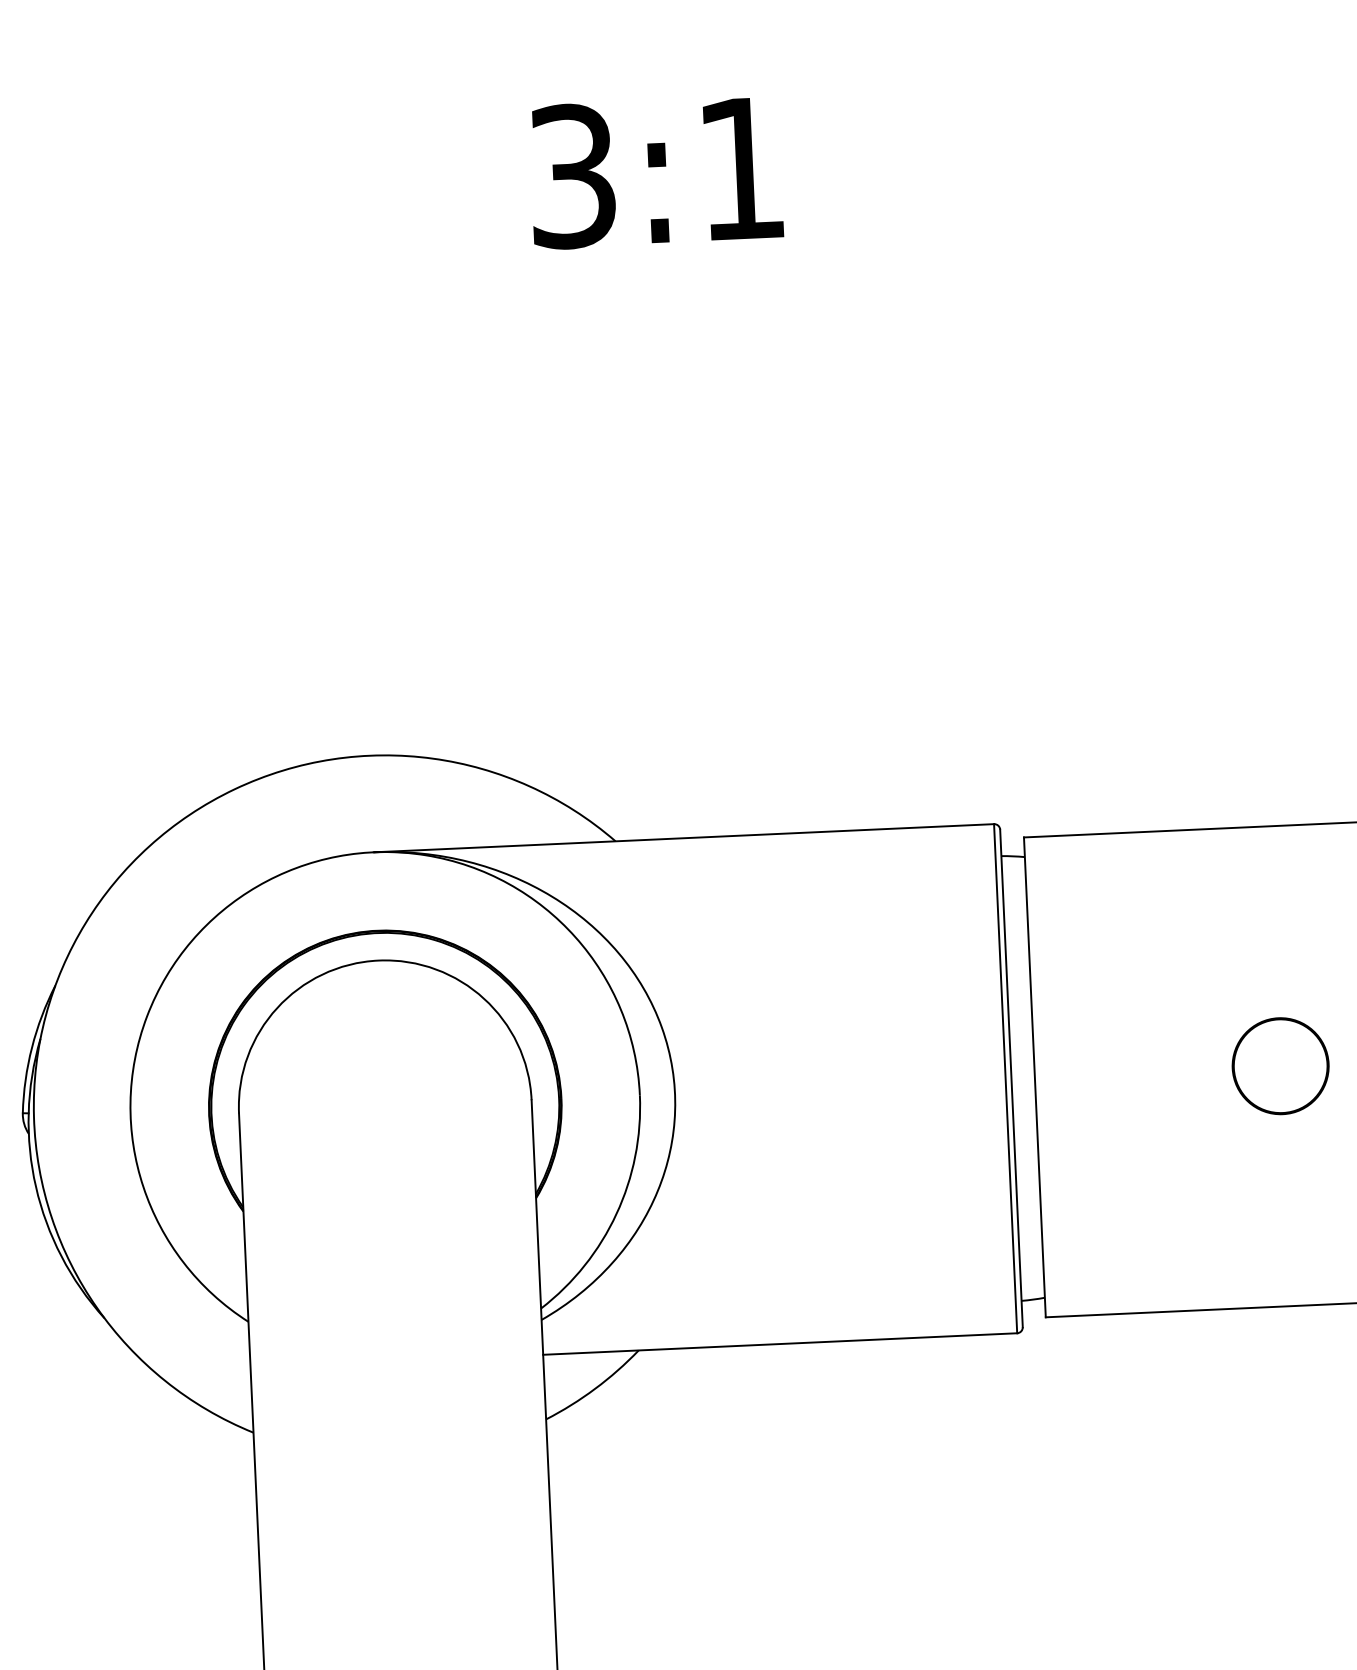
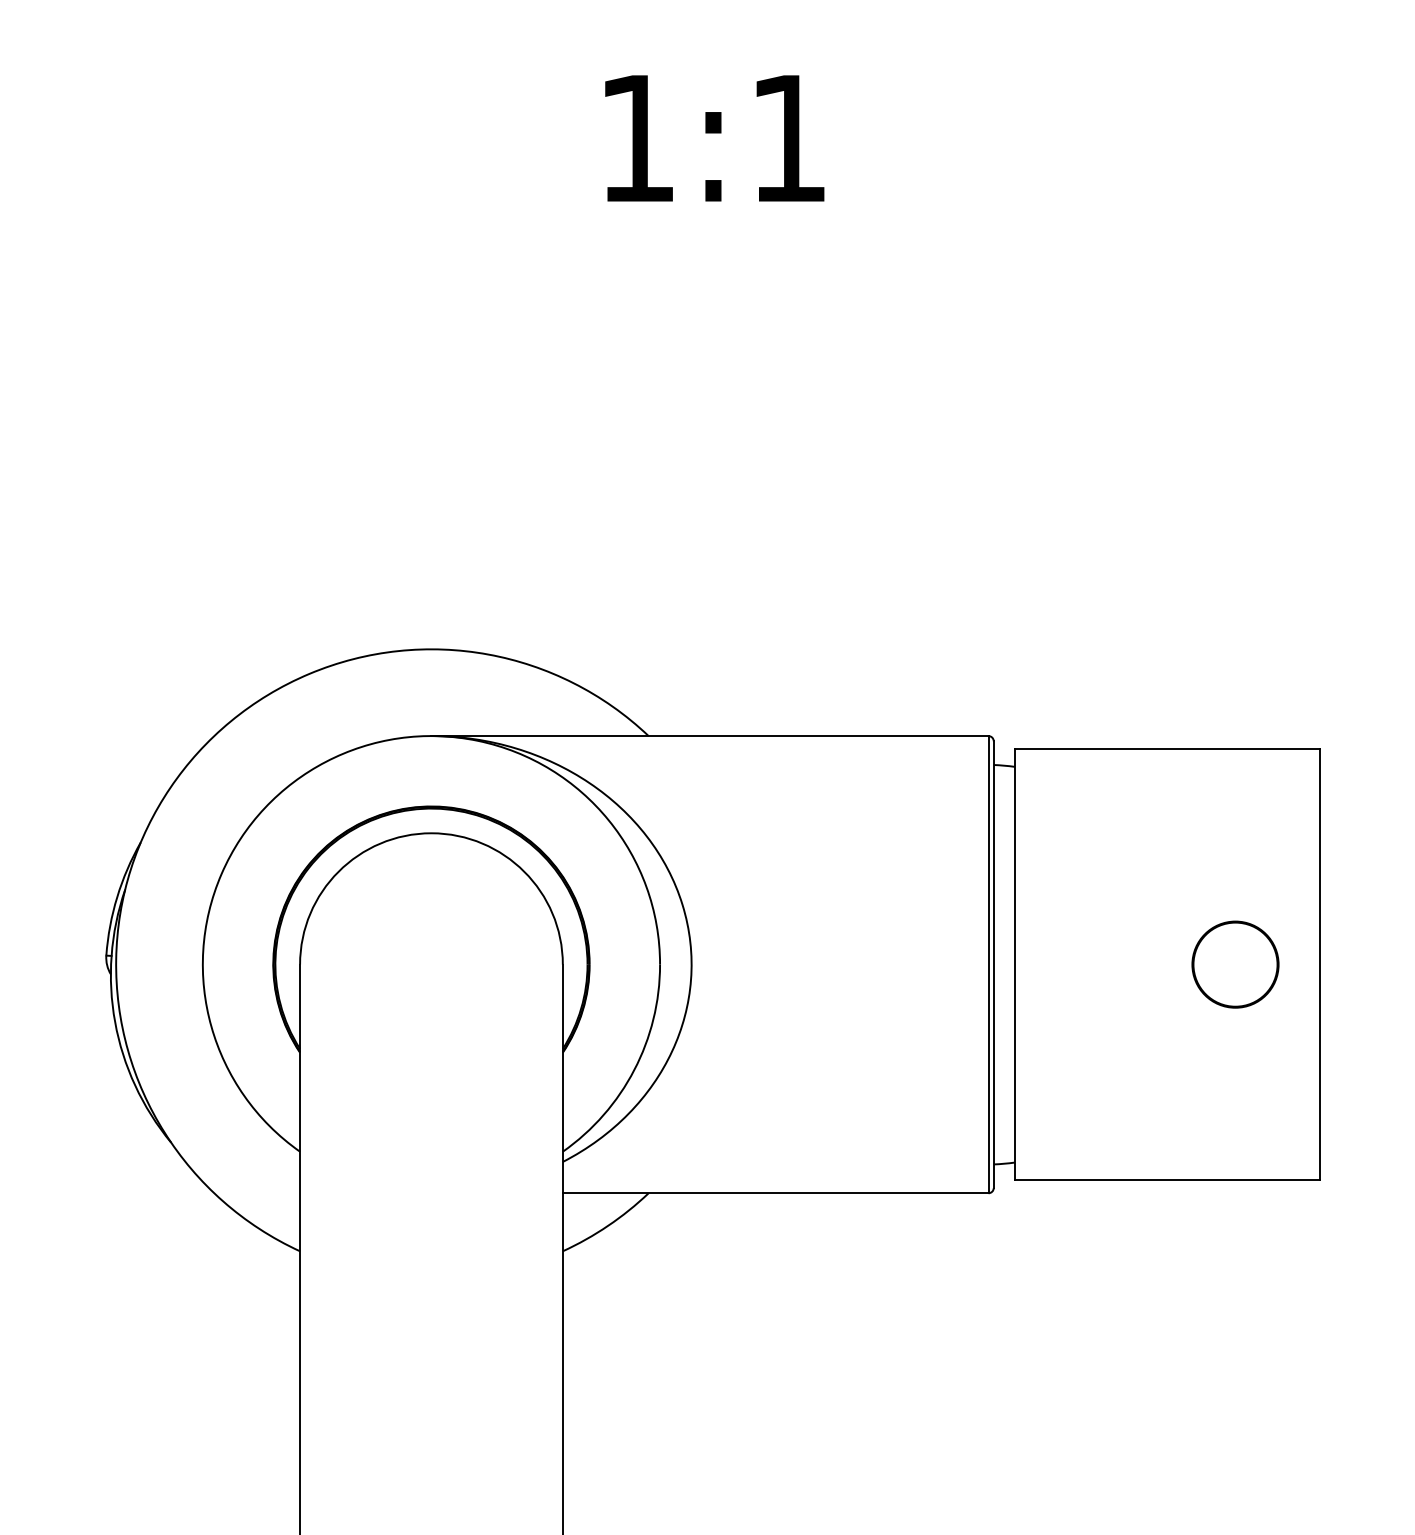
text: (572, 176) -> (637, 138), 3:1 -> 1:1

